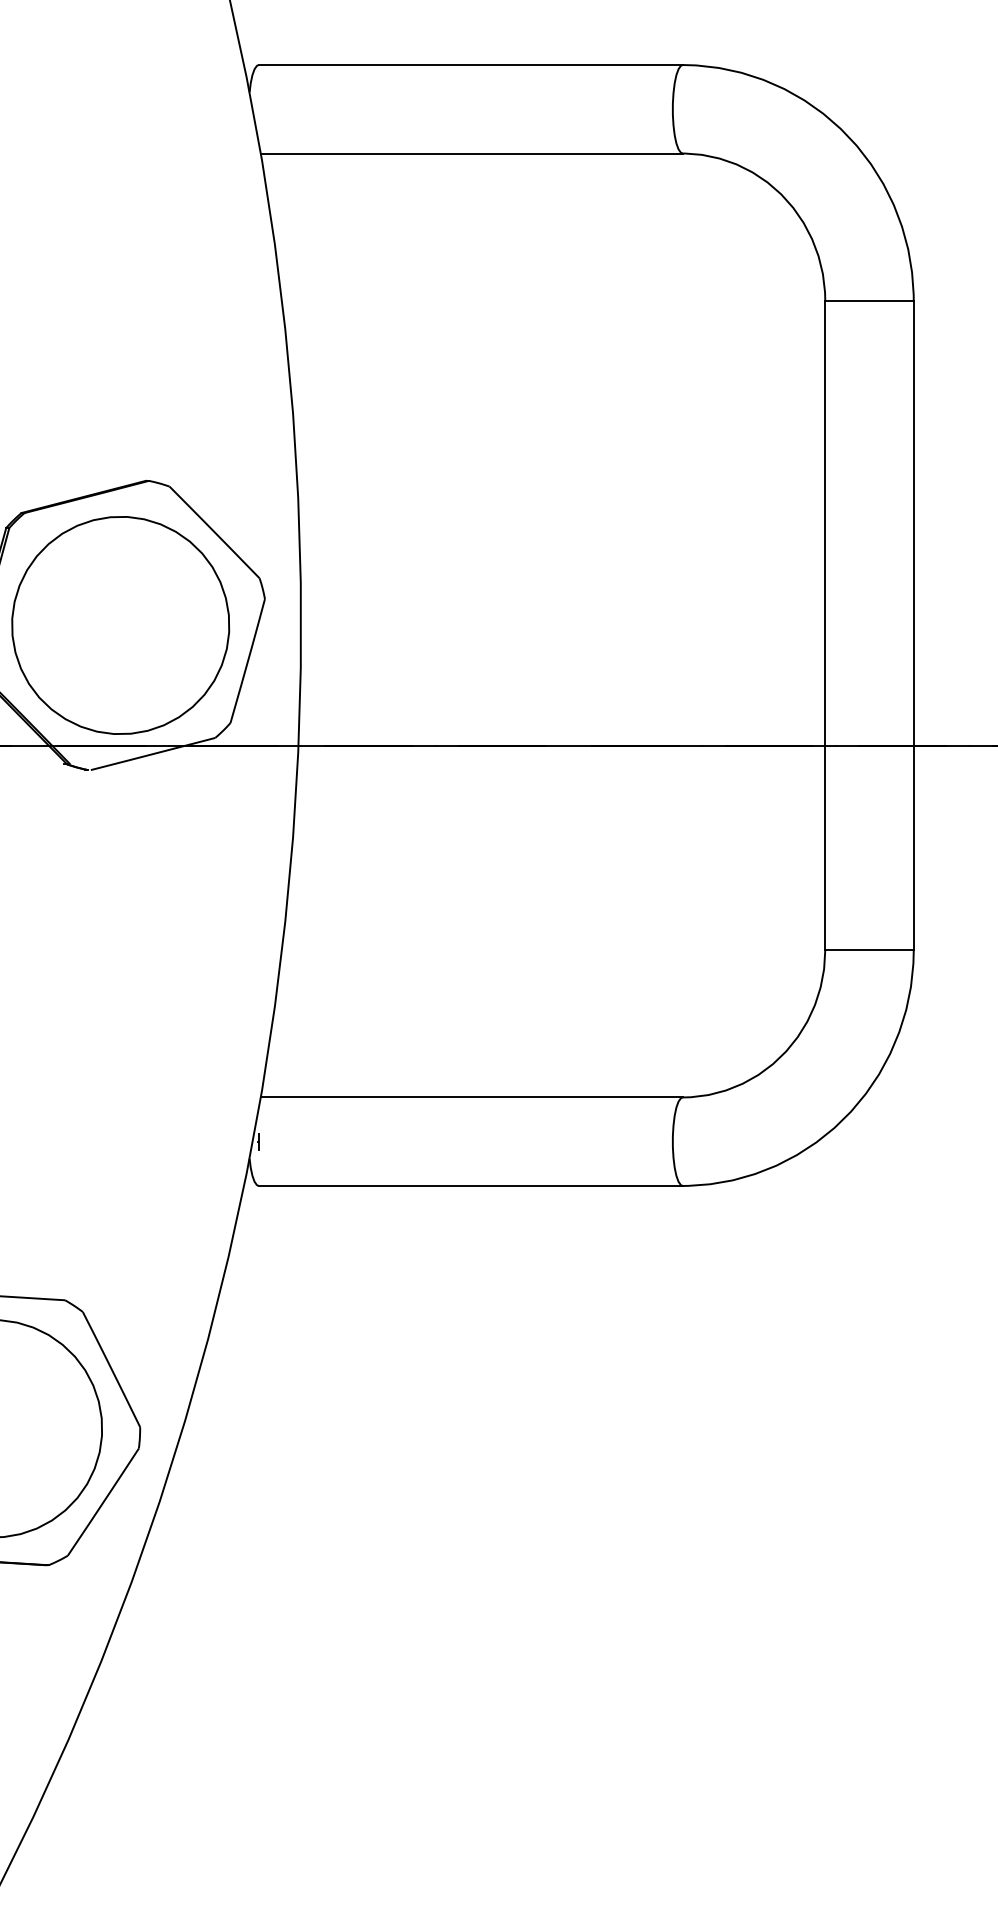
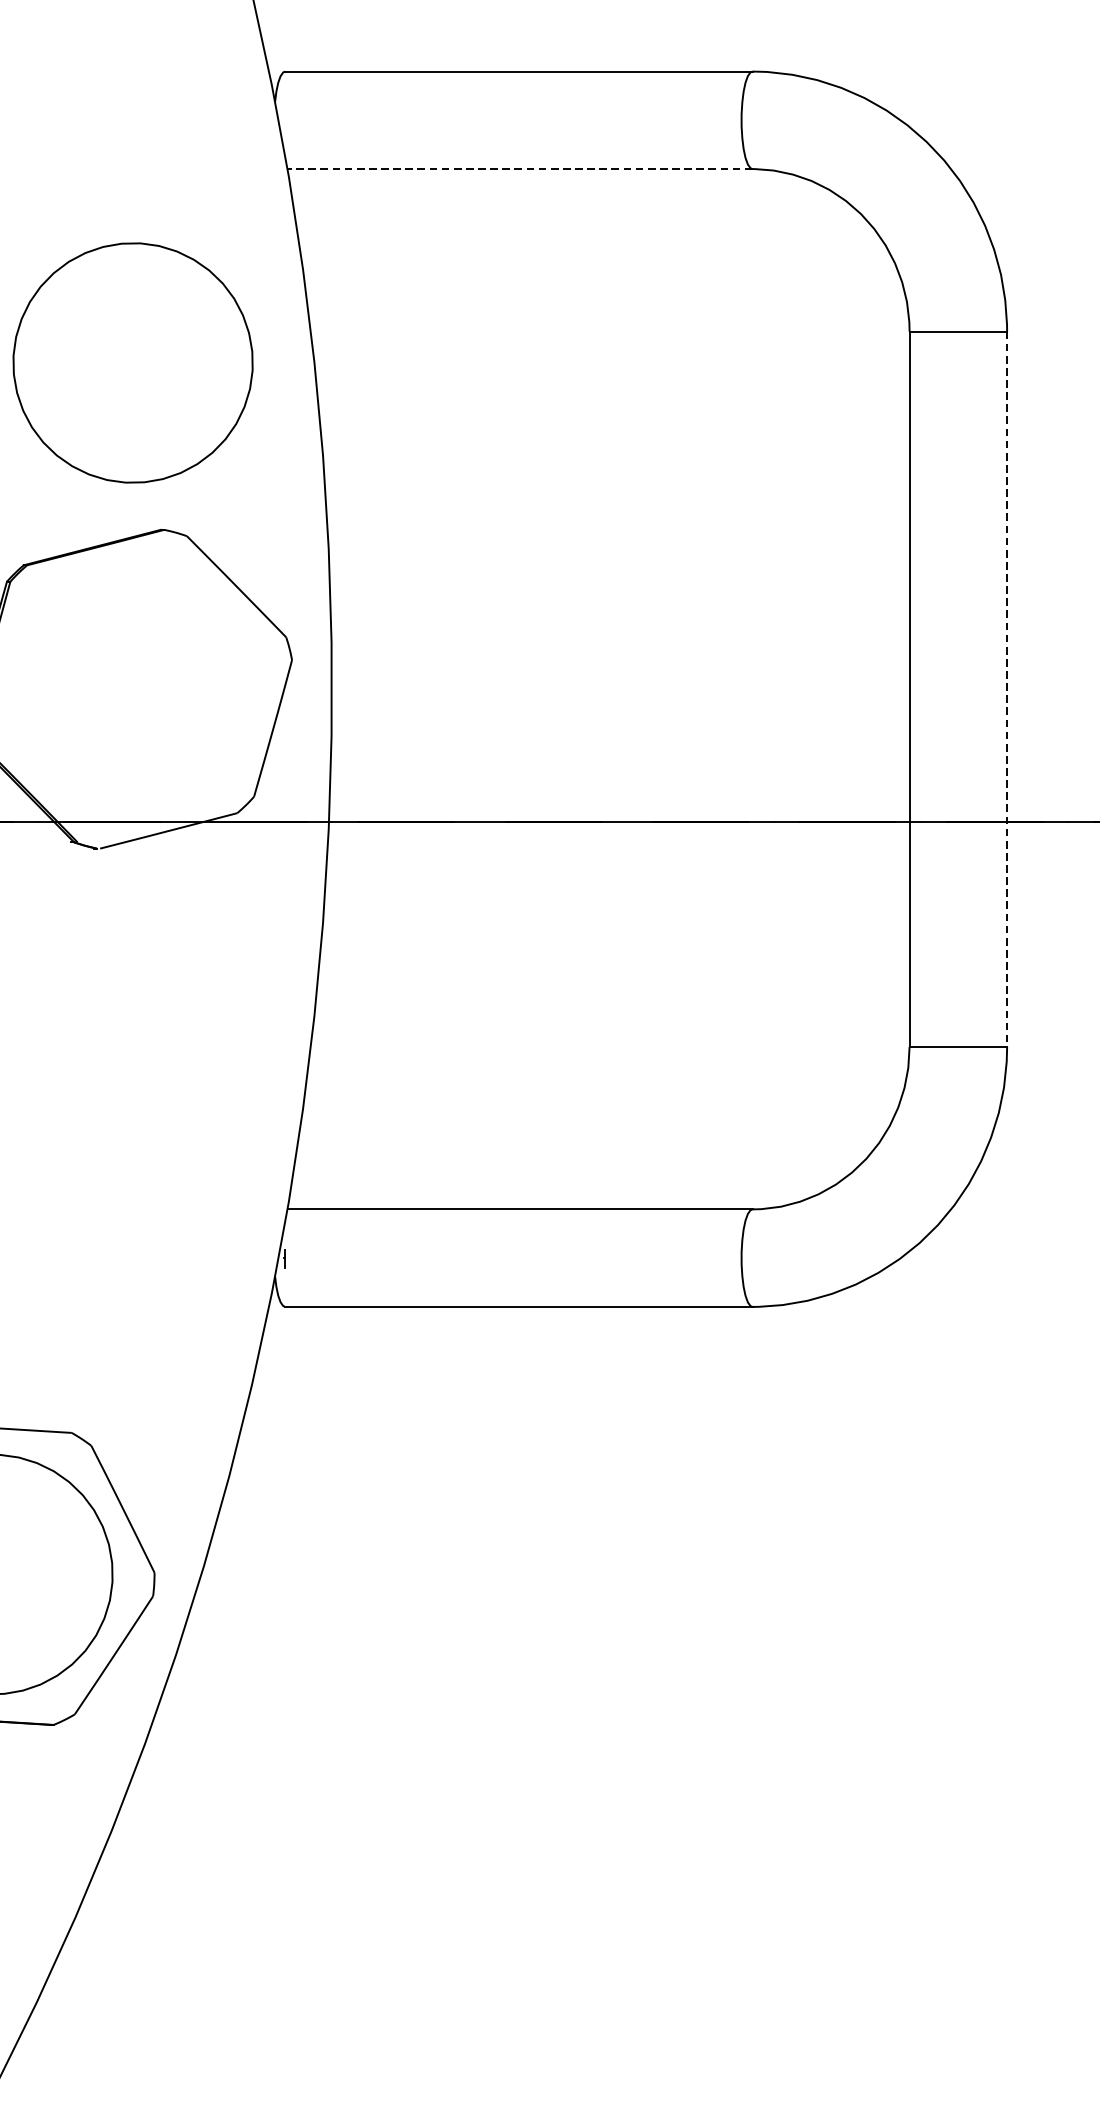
line: (471, 153) -> (519, 169), solid -> dashed
part: (120, 625) -> (132, 363), moved
line: (913, 626) -> (1006, 690), solid -> dashed

